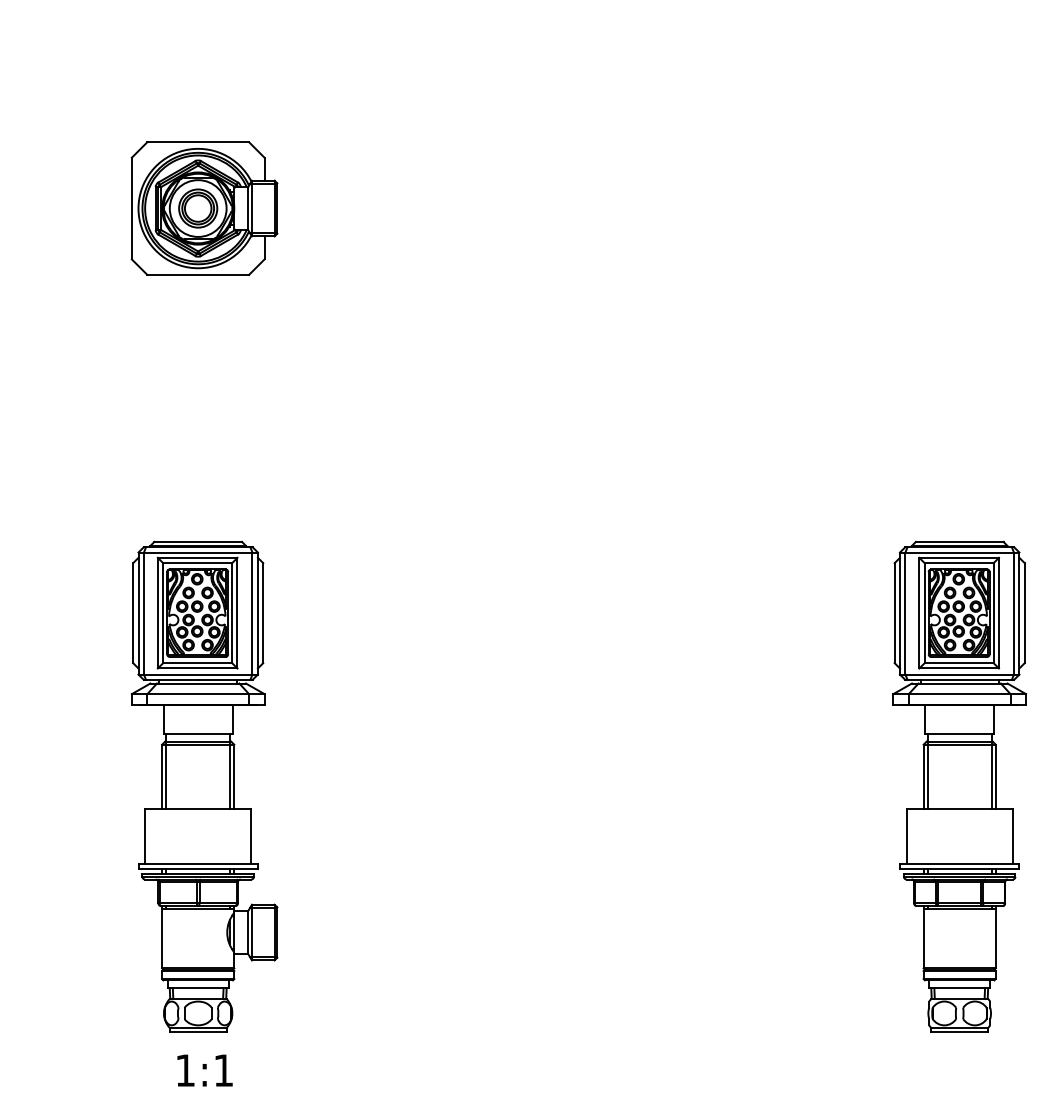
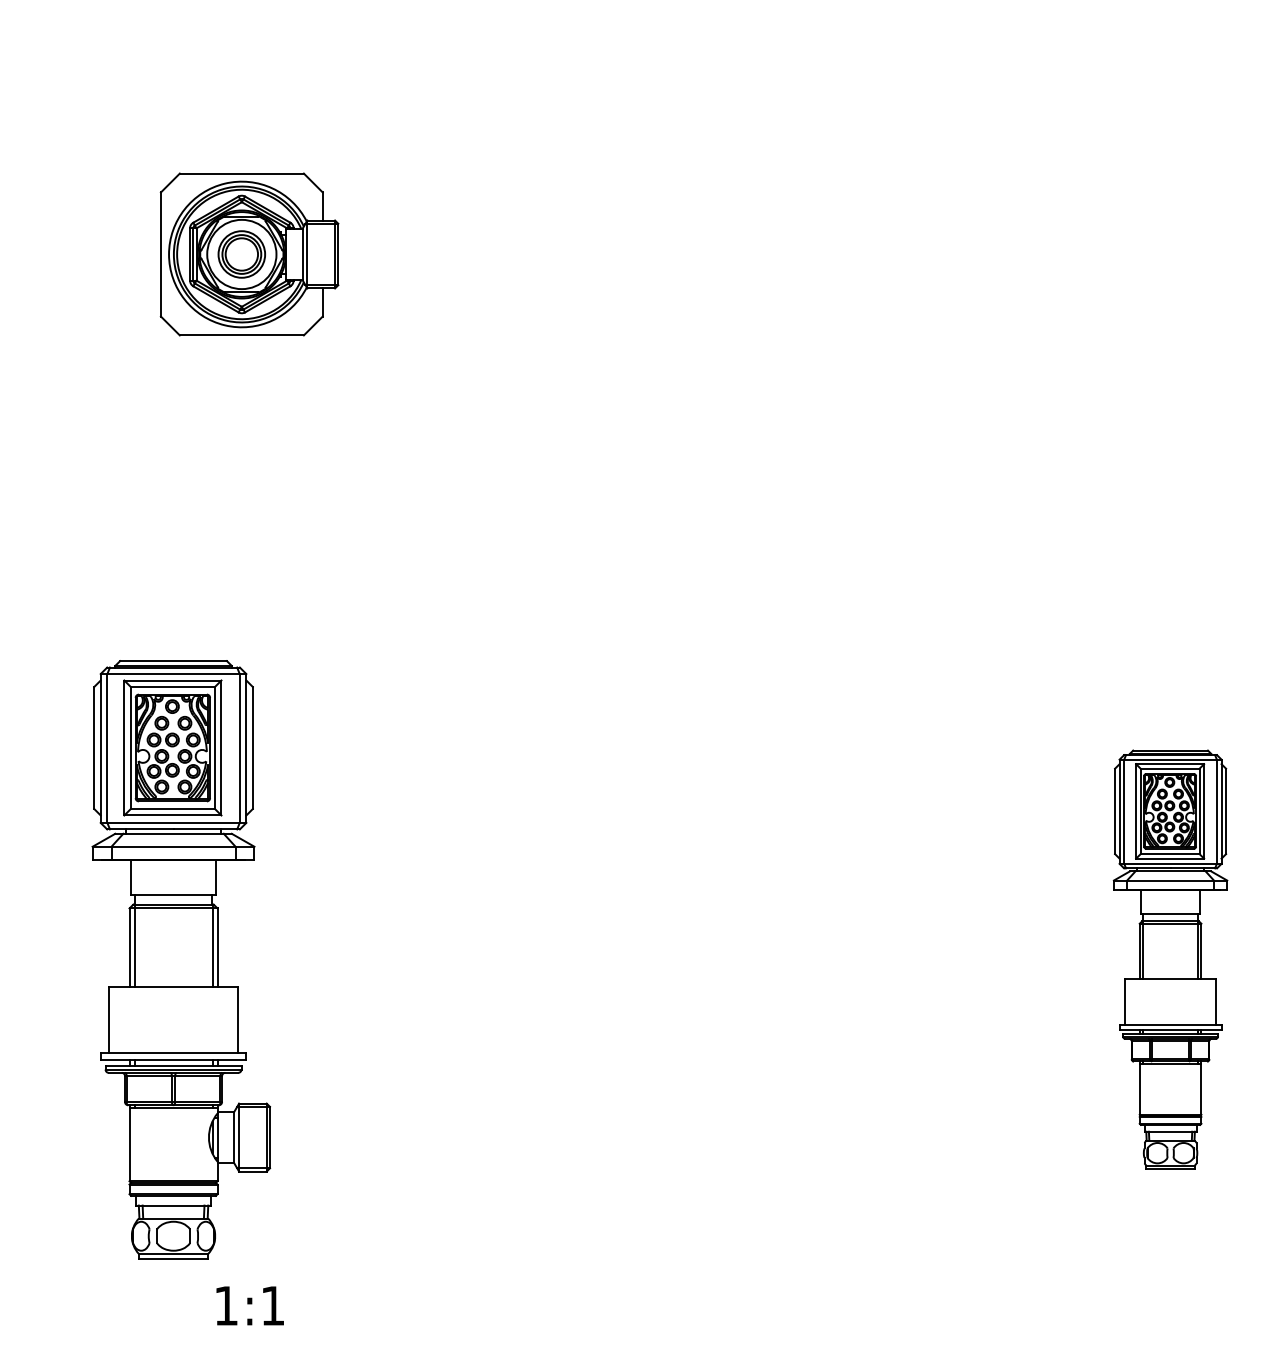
part: (204, 786) -> (181, 959), moved
part: (959, 786) -> (1170, 959), size x0.7

